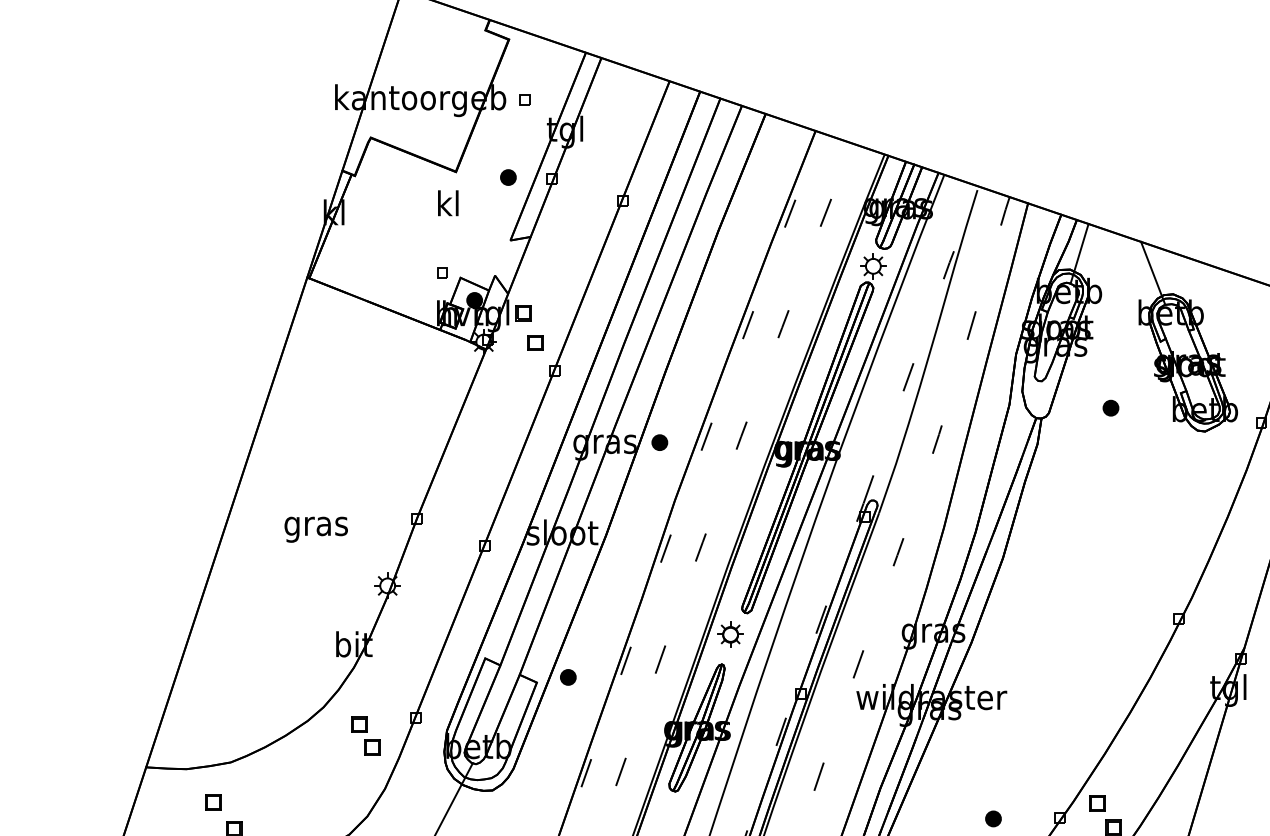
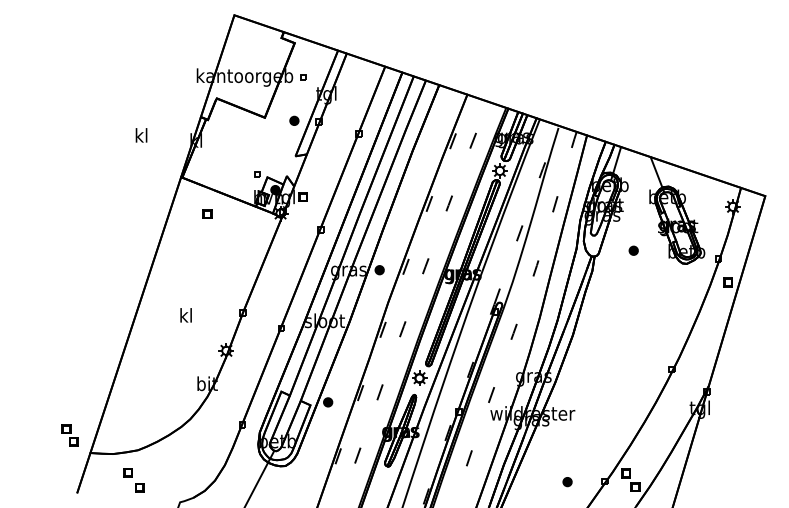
text: (448, 203) -> (141, 135), moved
part: (535, 341) -> (207, 213), moved
text: (315, 526) -> (185, 317), gras -> kl
part: (364, 736) -> (69, 435), moved

